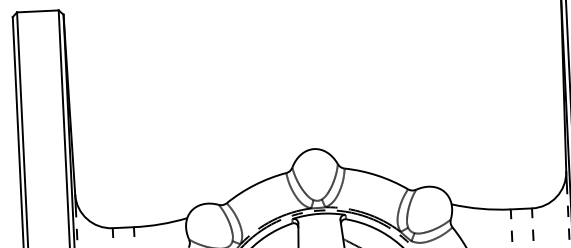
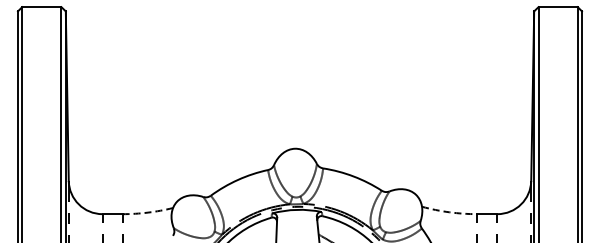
arc: (481, 209) -> (449, 212), solid -> dashed
arc: (161, 224) -> (148, 212), solid -> dashed

